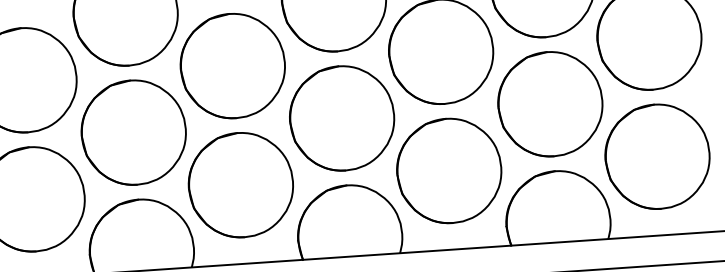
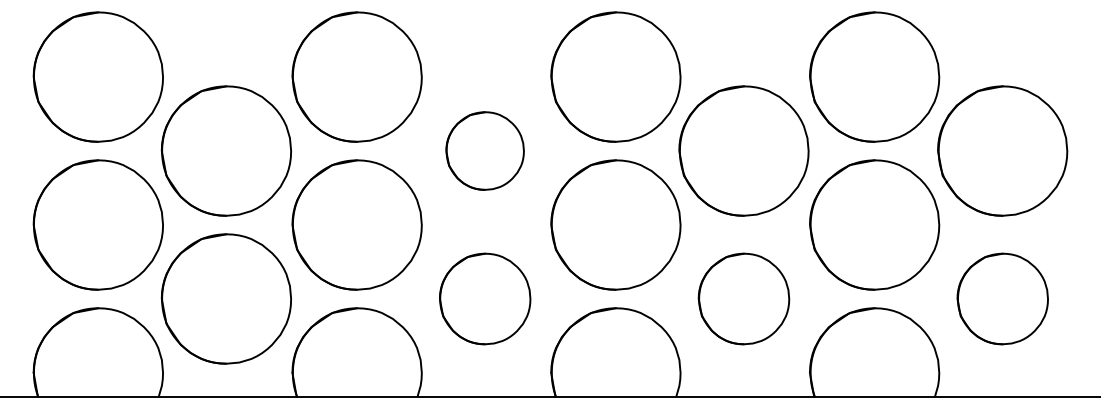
part: (232, 65) -> (484, 150), size x0.6
part: (657, 156) -> (1002, 298), size x0.7
part: (448, 170) -> (743, 298), size x0.7
part: (240, 184) -> (484, 298), size x0.7

